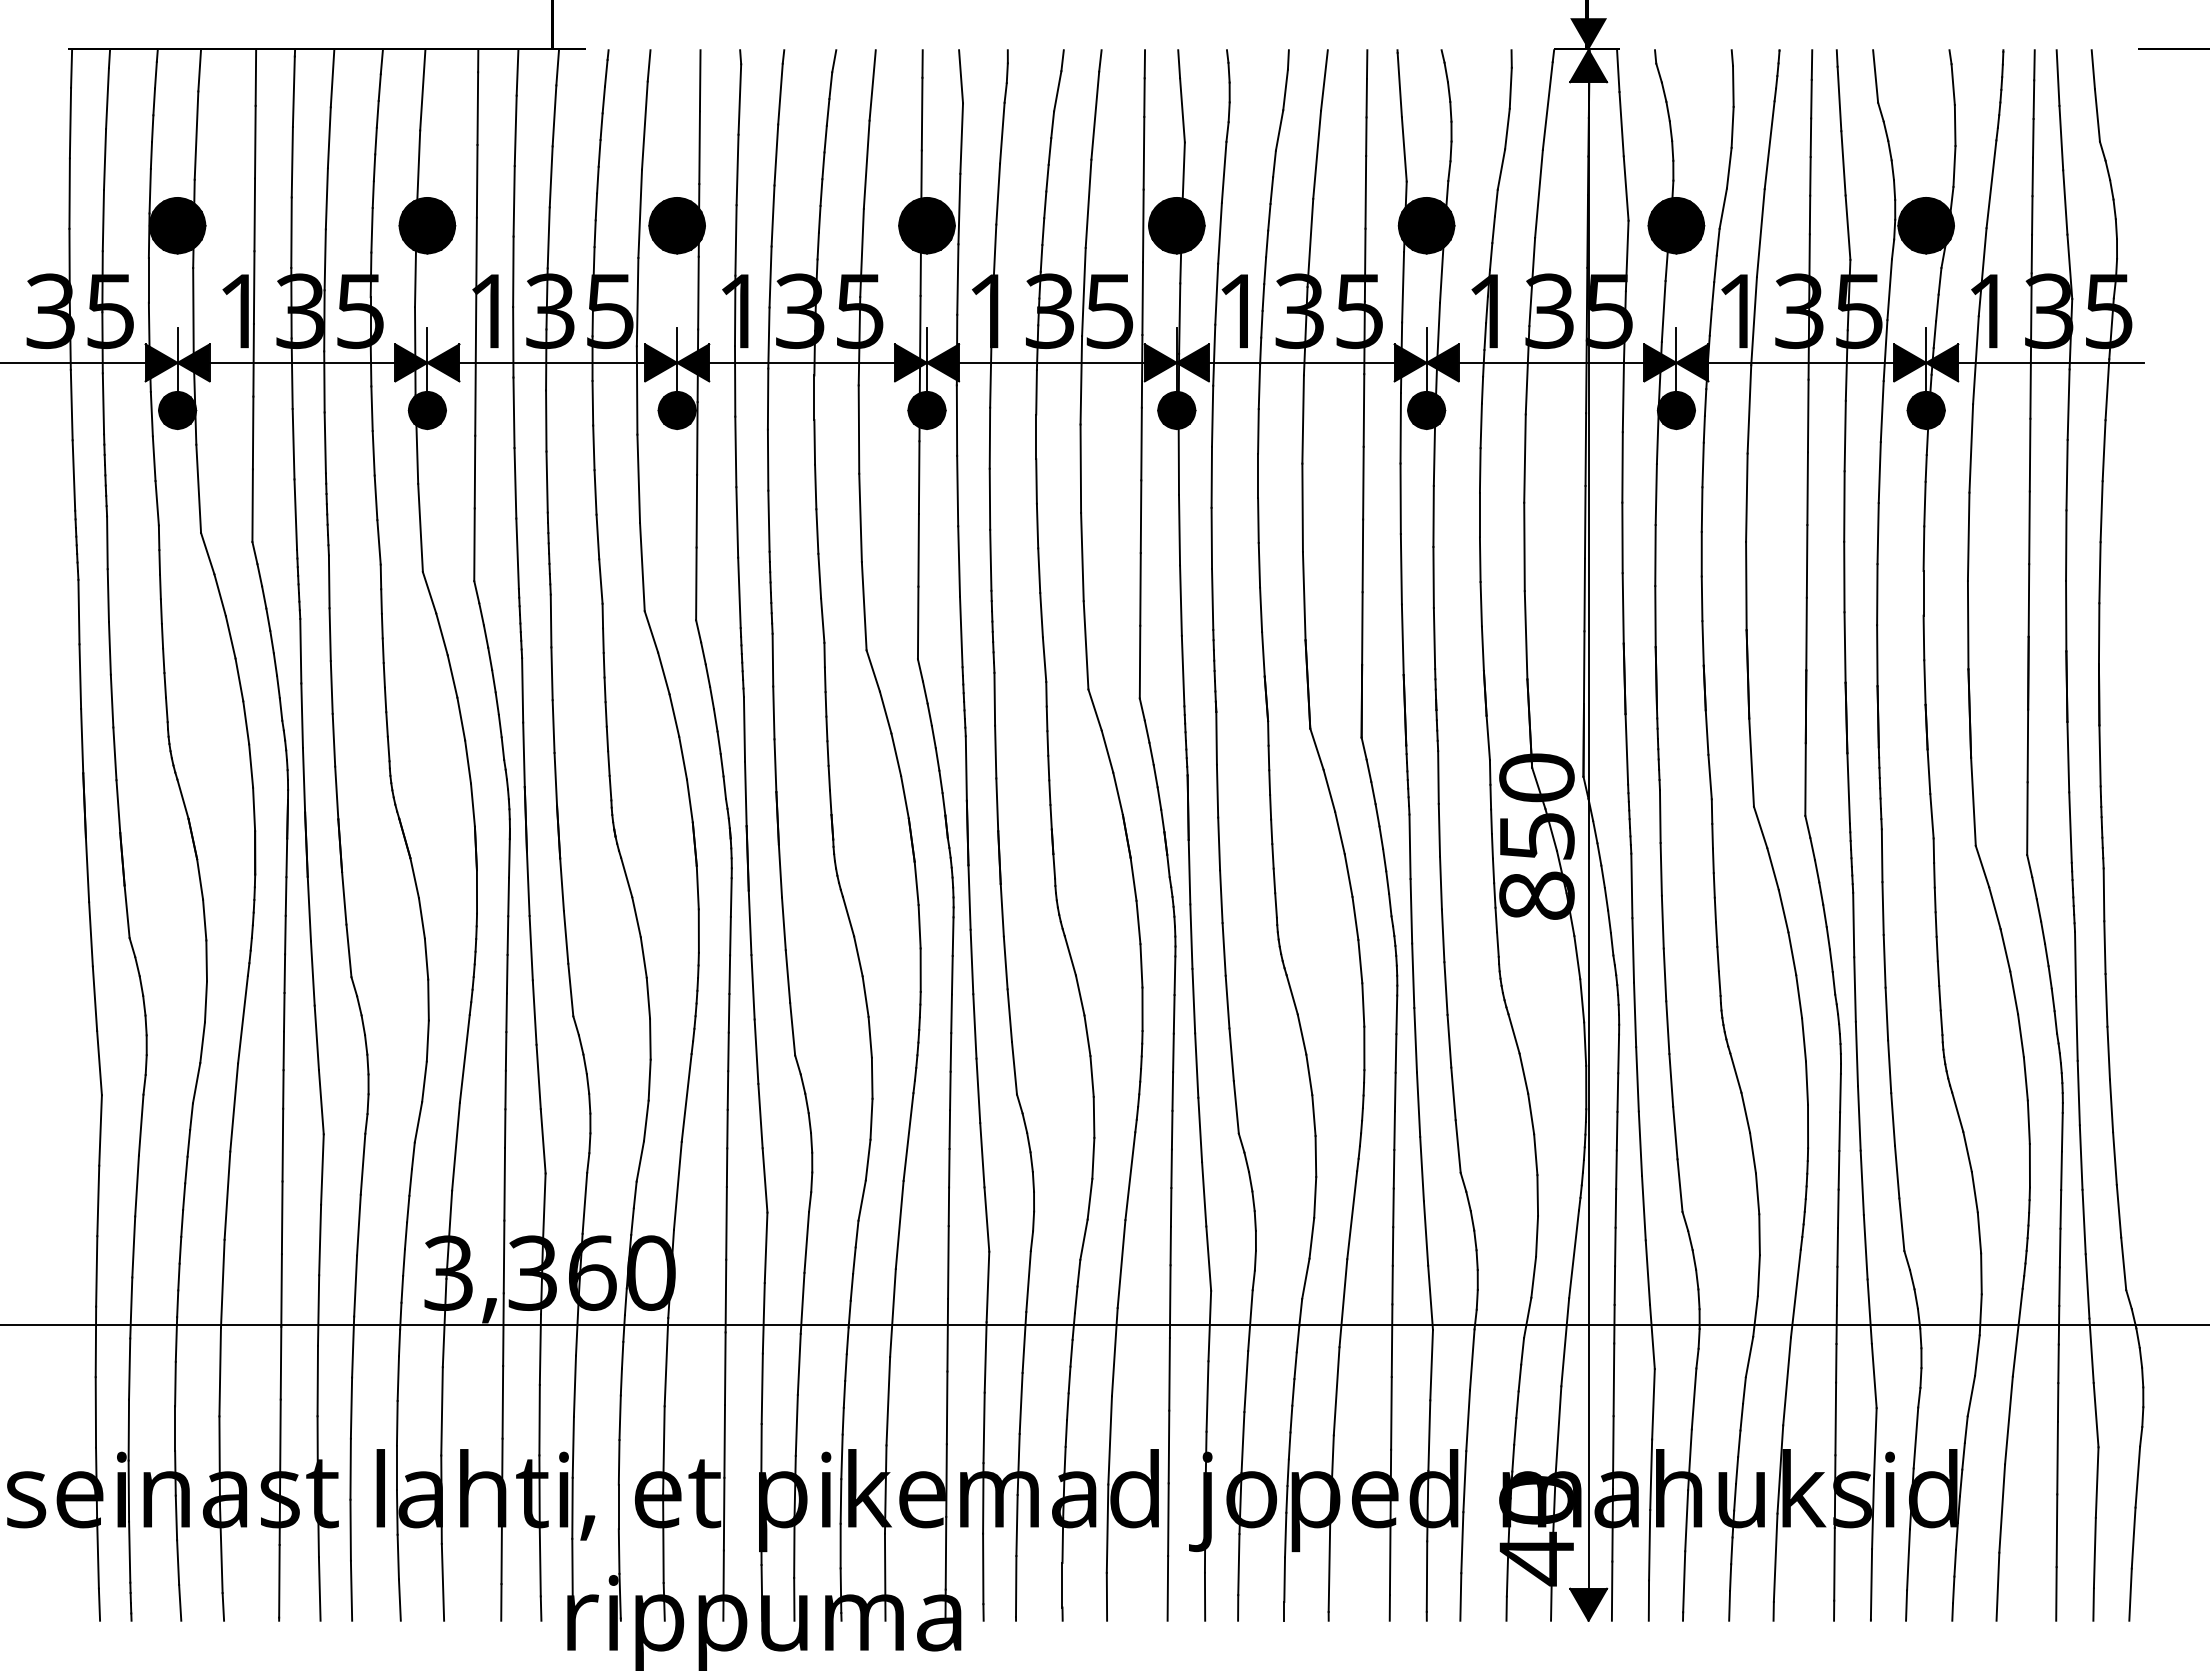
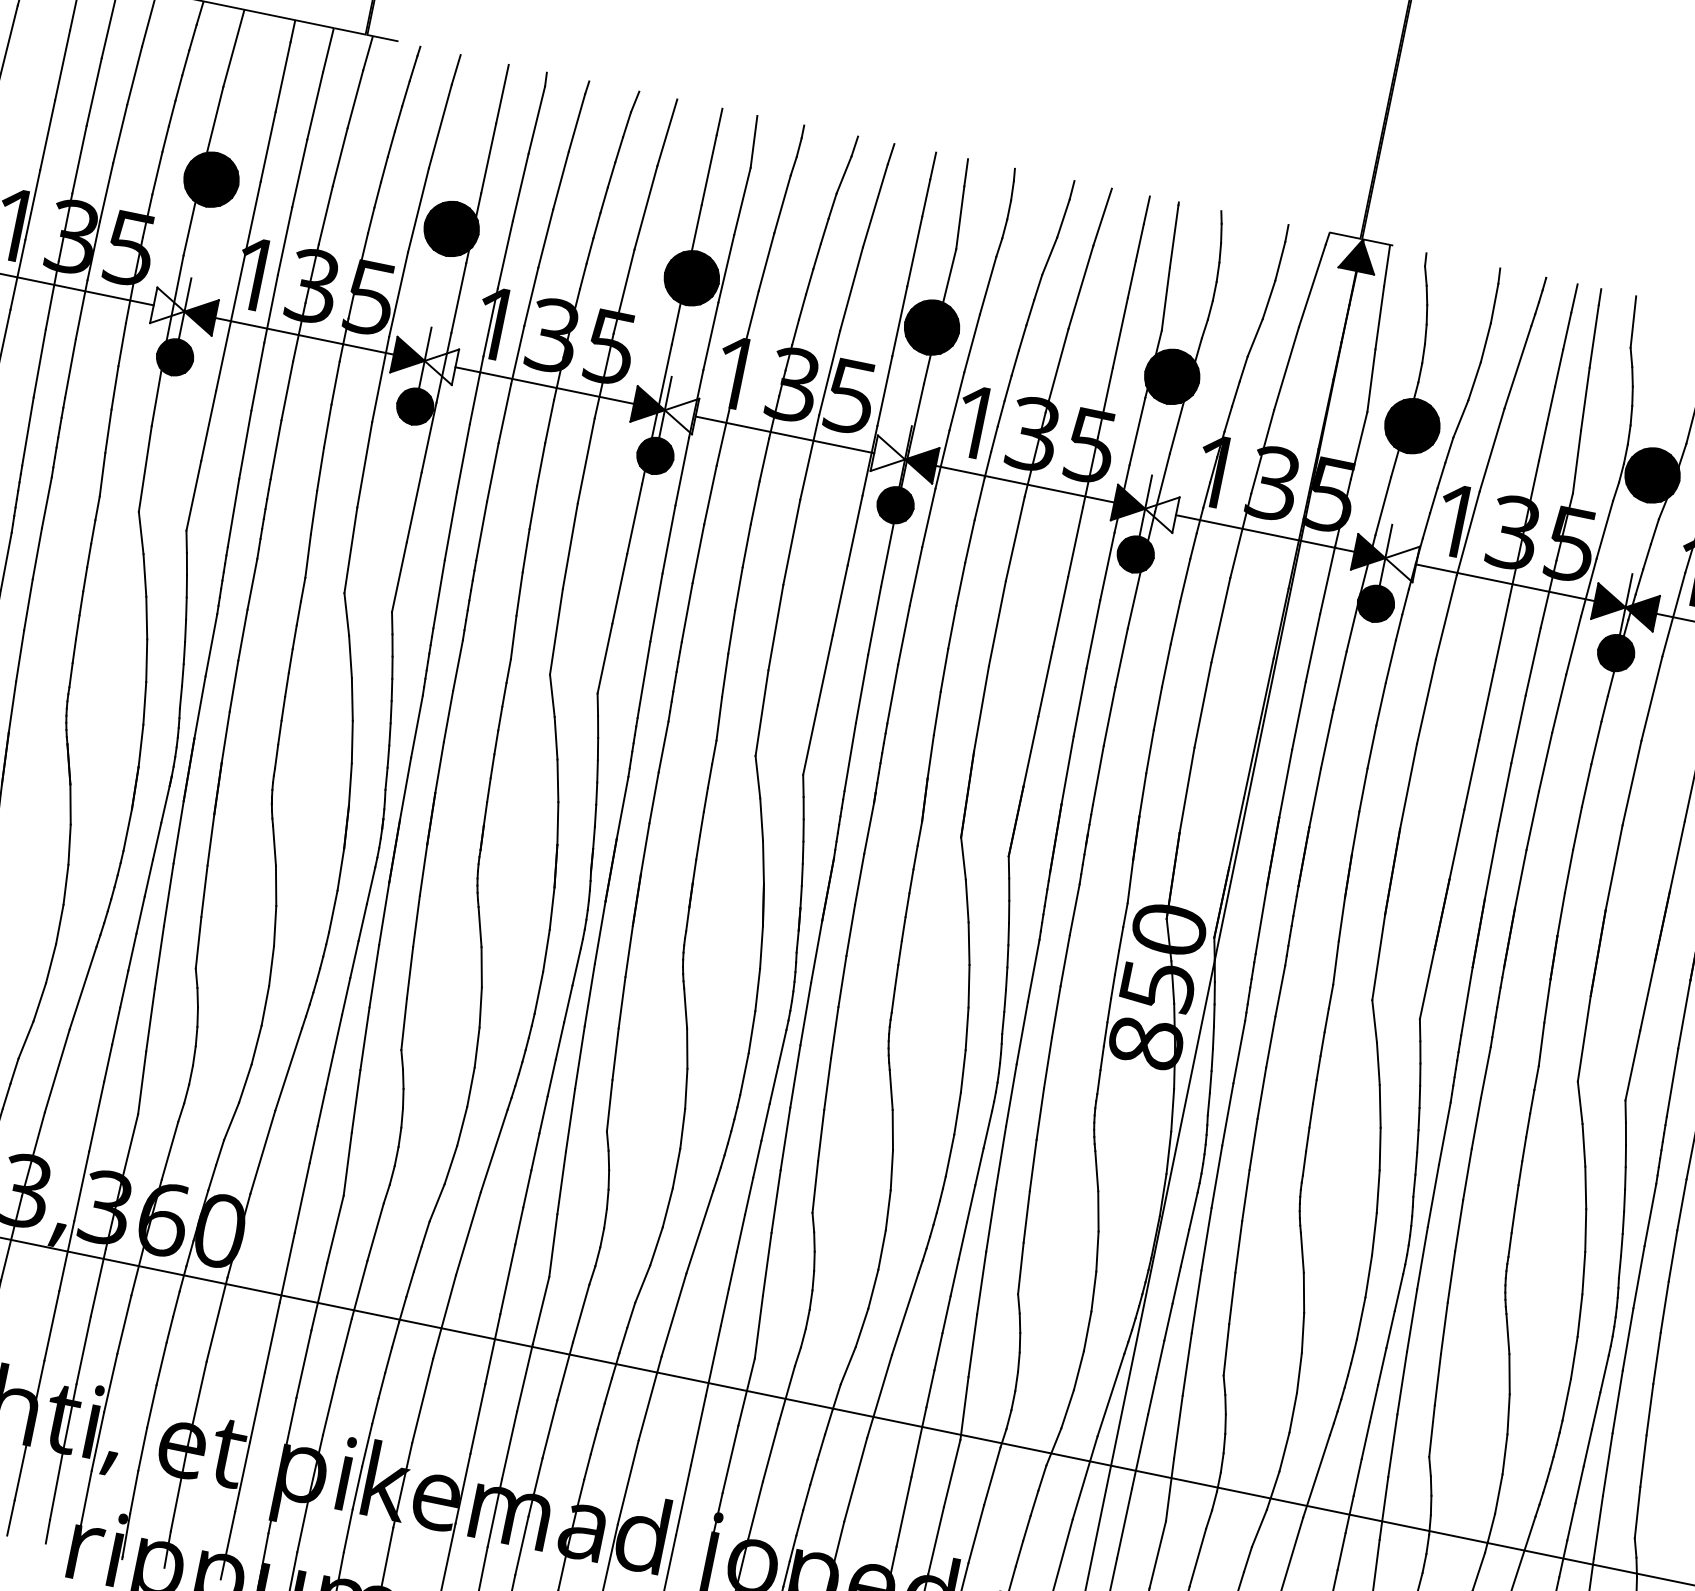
fill: (1588, 34) -> (1365, 225), removed
fill: (411, 362) -> (169, 308), removed
fill: (693, 362) -> (440, 363), removed
fill: (943, 362) -> (680, 413), removed
fill: (1160, 362) -> (889, 455), removed
fill: (1442, 362) -> (1160, 511), removed
fill: (1692, 362) -> (1400, 560), removed

